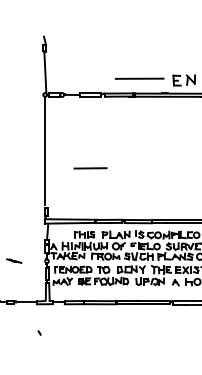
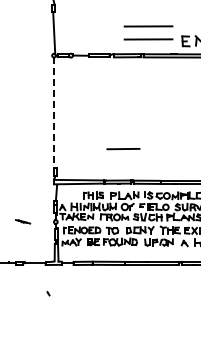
line: (139, 65) -> (148, 26), added
line: (45, 151) -> (54, 112), solid -> dashed
line: (90, 168) -> (123, 149), moved

